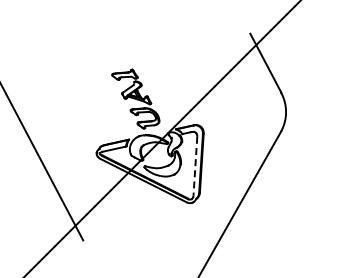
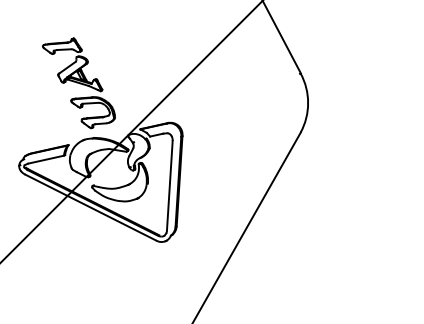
line: (195, 166) -> (169, 186), dashed -> solid

